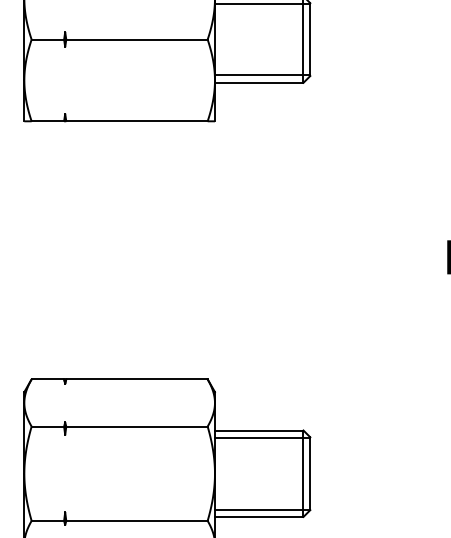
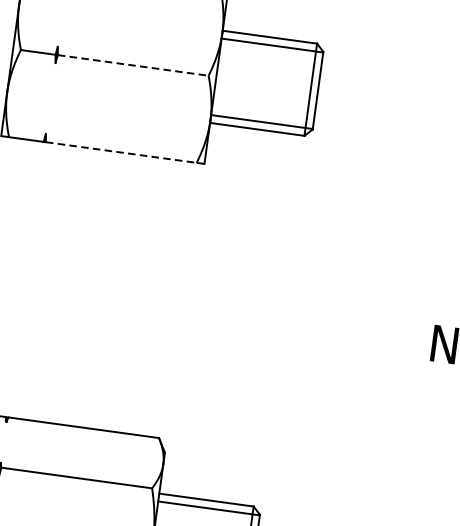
line: (136, 39) -> (132, 65), solid -> dashed
line: (136, 121) -> (120, 152), solid -> dashed

